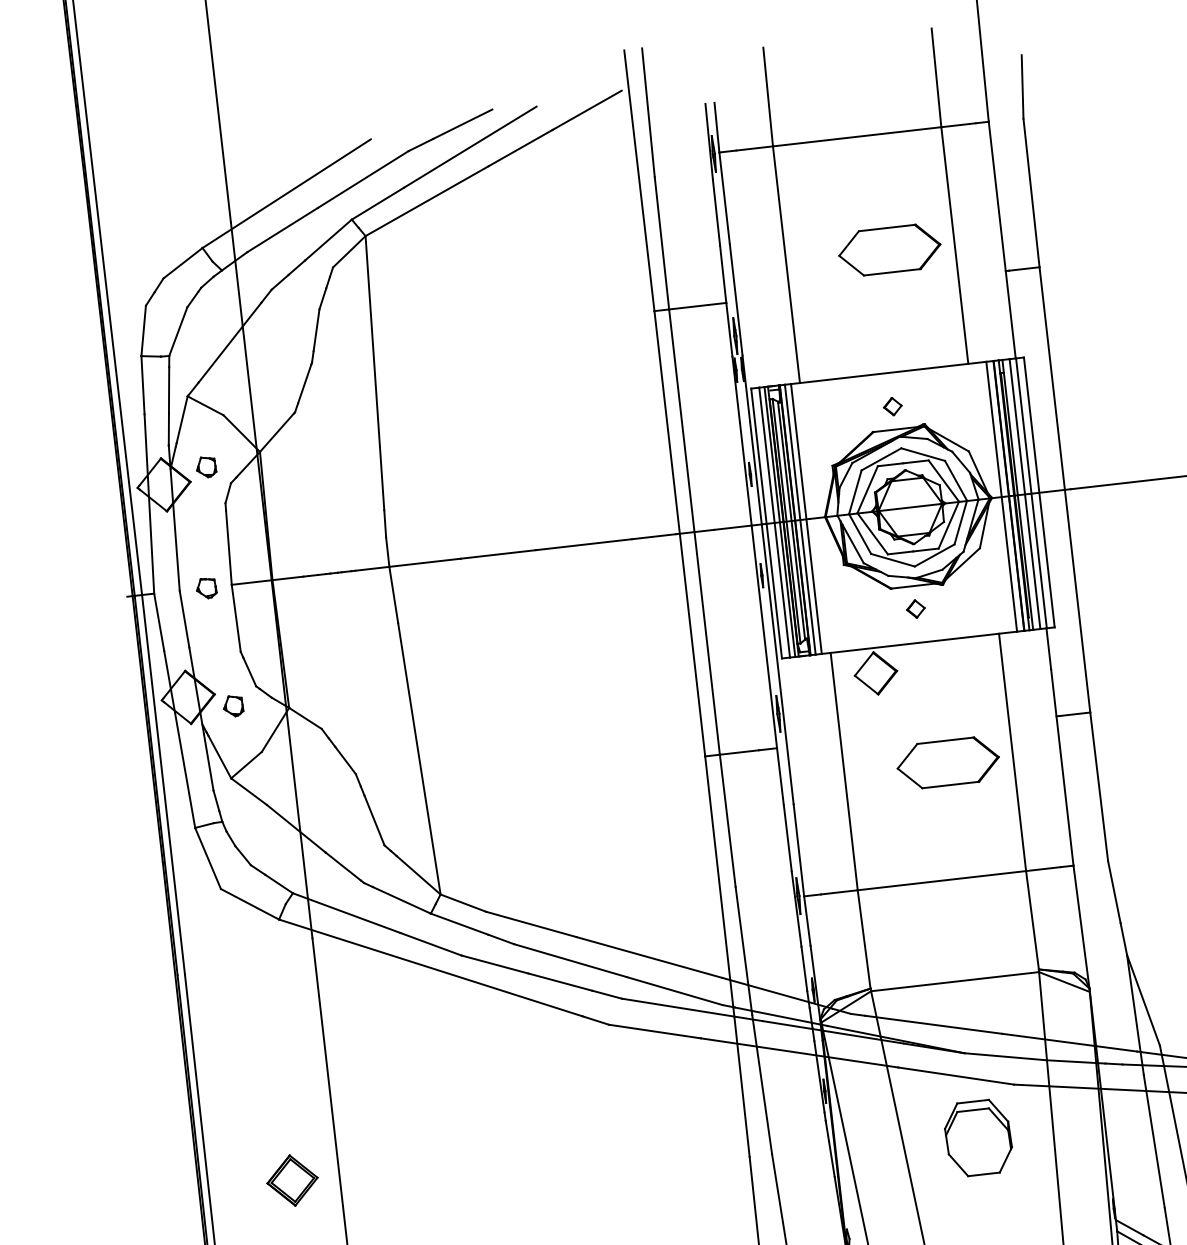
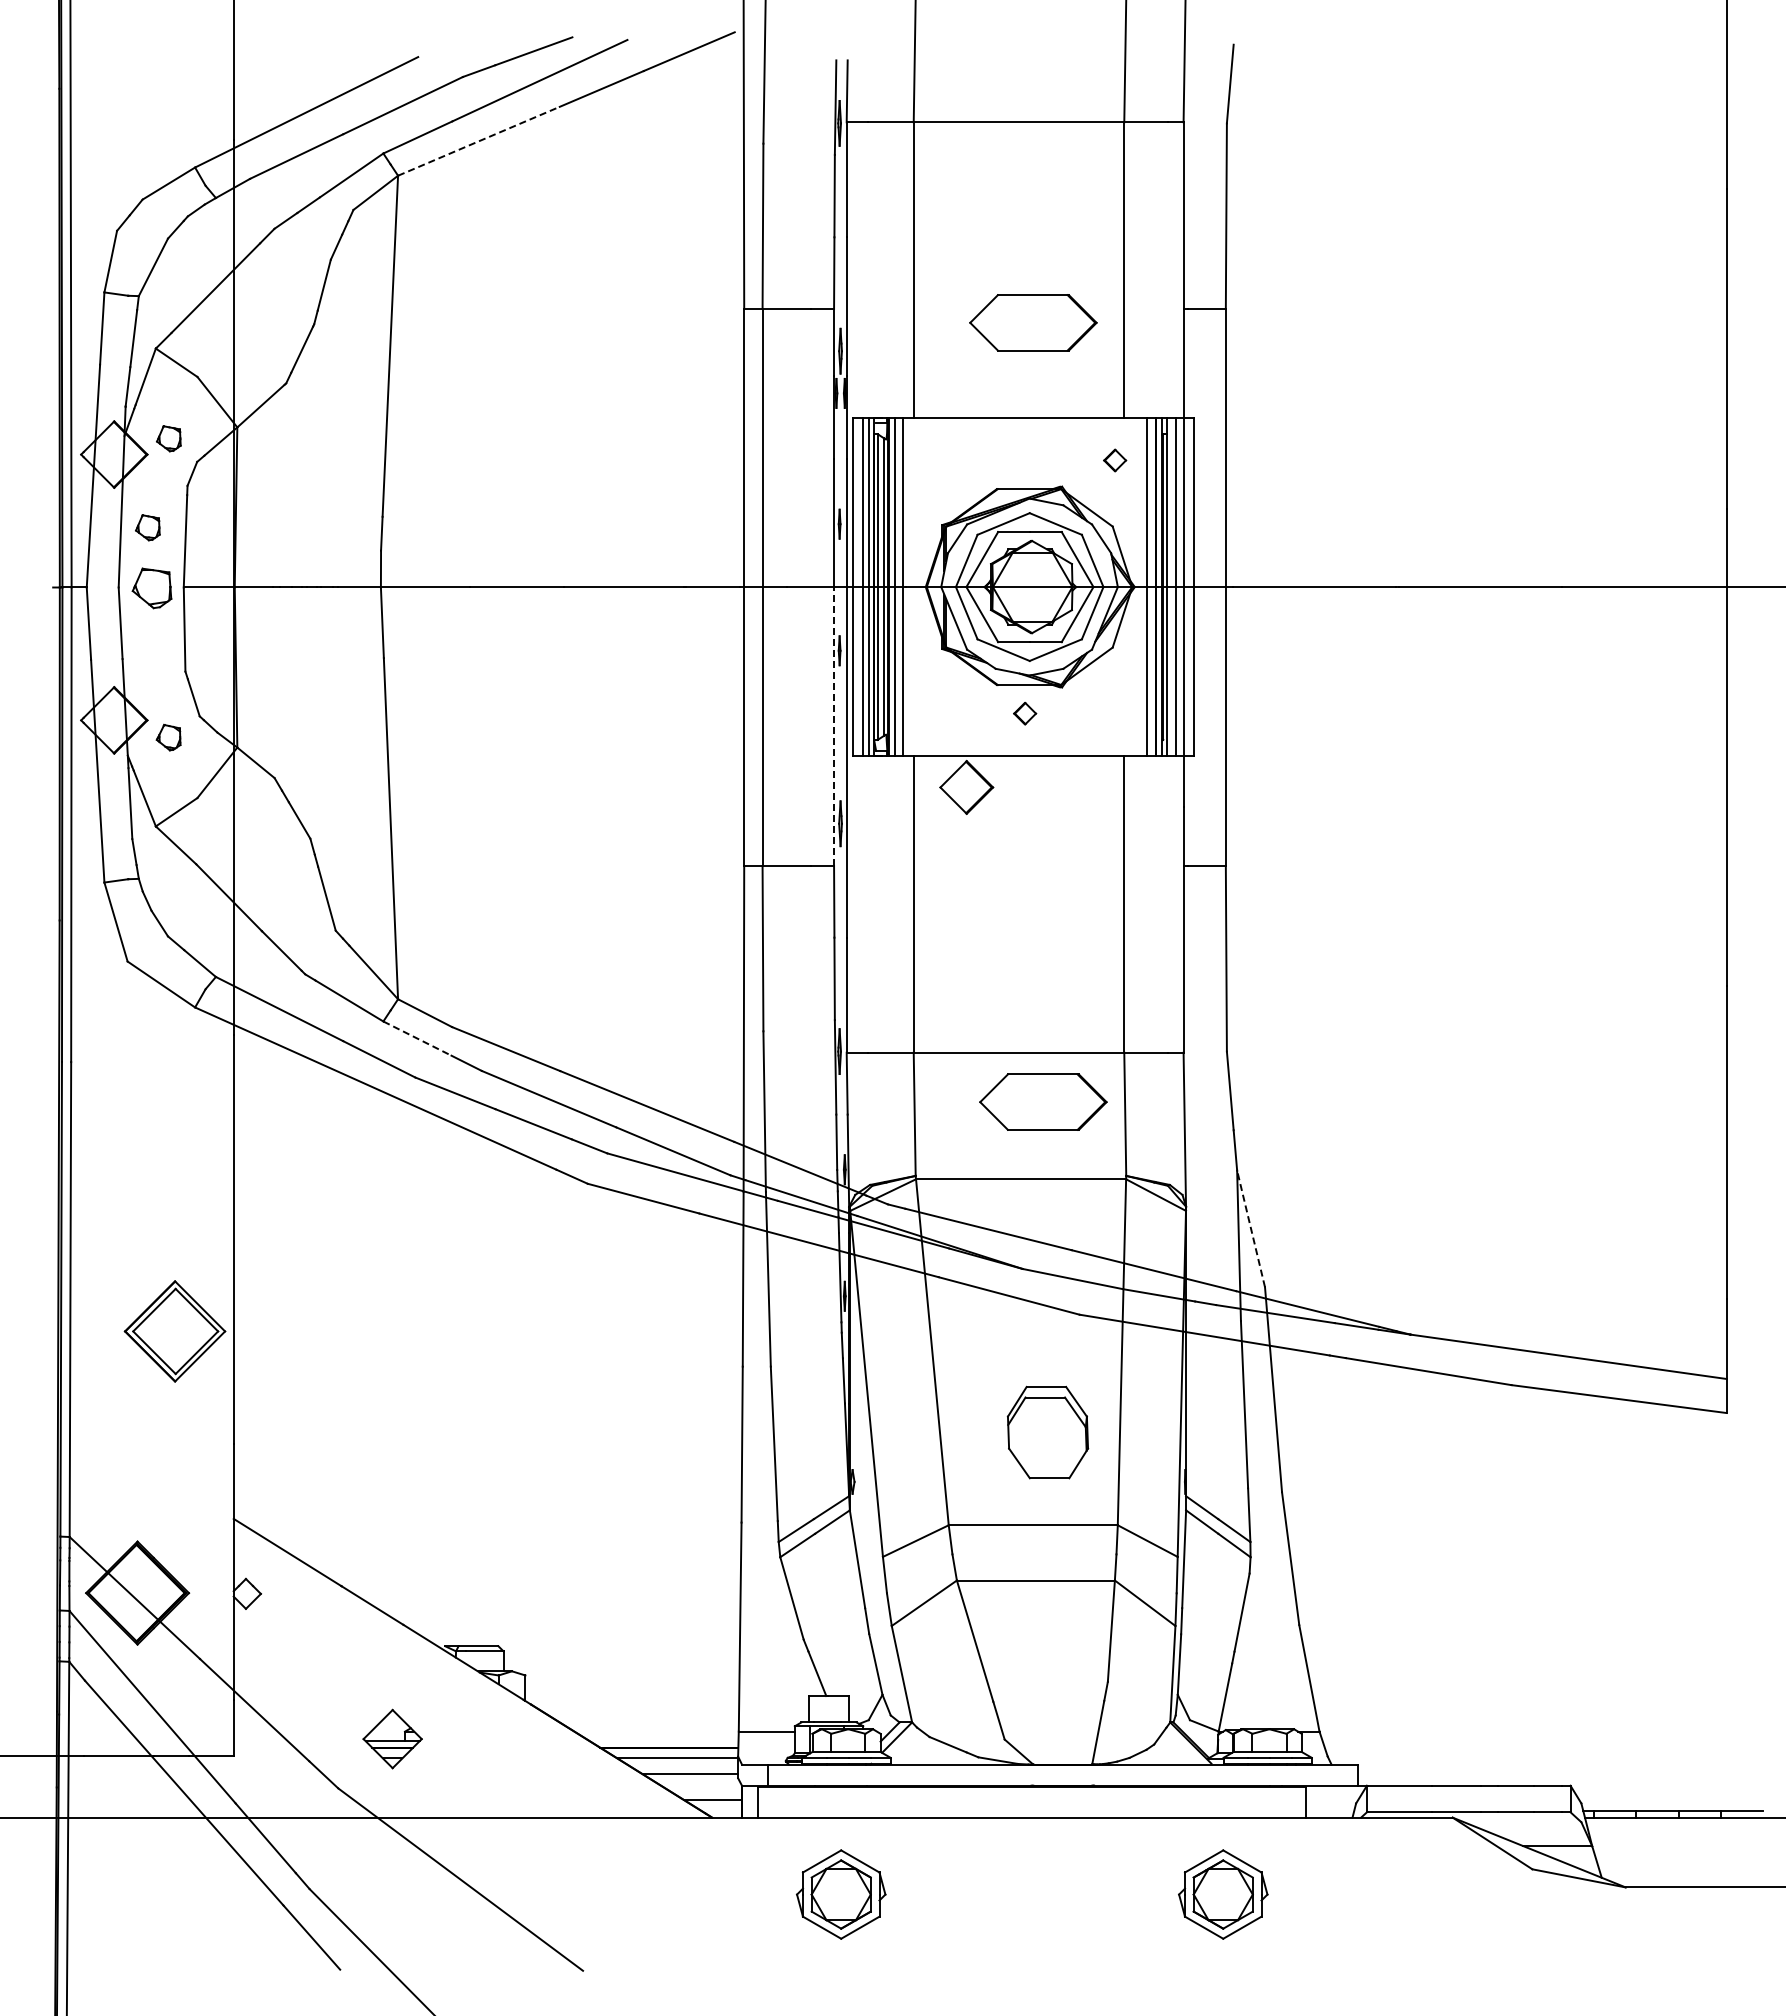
line: (426, 201) -> (478, 141), solid -> dashed
part: (889, 249) -> (1033, 322), moved
part: (893, 406) -> (1115, 460), moved
part: (197, 540) -> (147, 527), added
part: (206, 588) -> (152, 588), size x1.6
line: (764, 636) -> (834, 726), solid -> dashed
part: (948, 762) -> (1043, 1101), moved
line: (459, 924) -> (417, 1038), solid -> dashed
line: (1143, 1000) -> (1251, 1228), solid -> dashed
part: (978, 1137) -> (1047, 1432), moved
part: (292, 1180) -> (174, 1331), size x1.6

